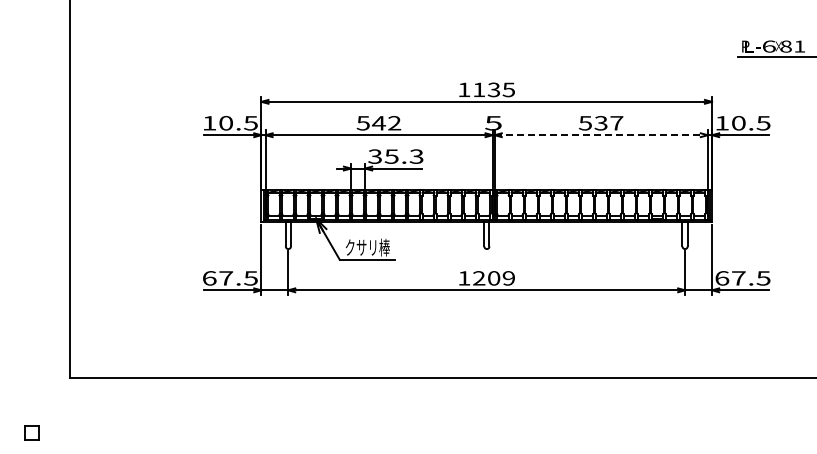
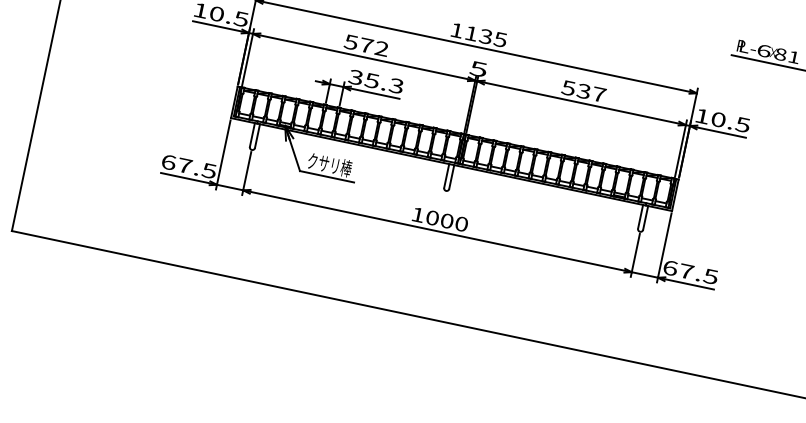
text: (378, 123) -> (365, 45), 542 -> 572
line: (601, 135) -> (581, 103), dashed -> solid
text: (494, 278) -> (447, 221), 1209 -> 1000

